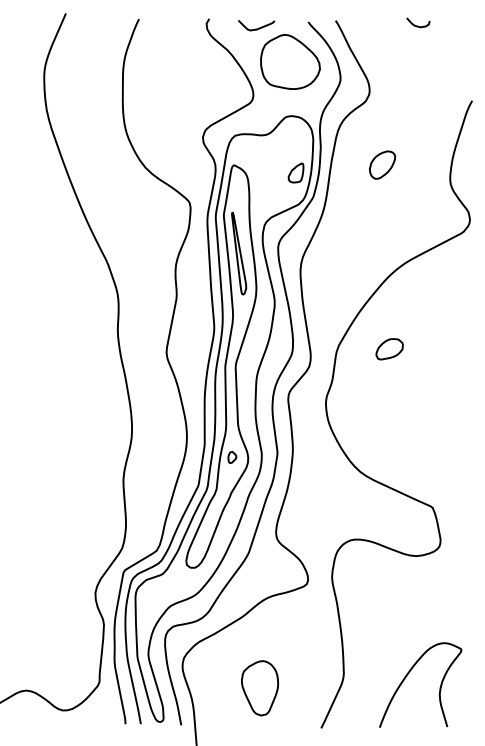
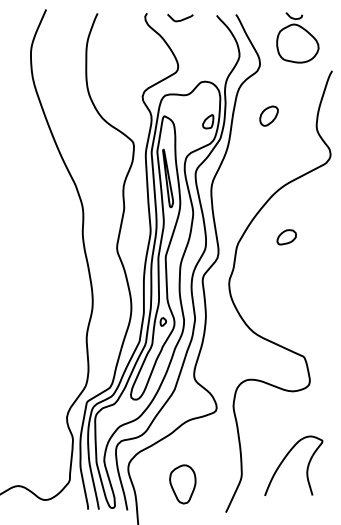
part: (290, 61) -> (297, 43), moved
part: (389, 349) -> (286, 237), moved
part: (407, 676) -> (284, 459), moved

